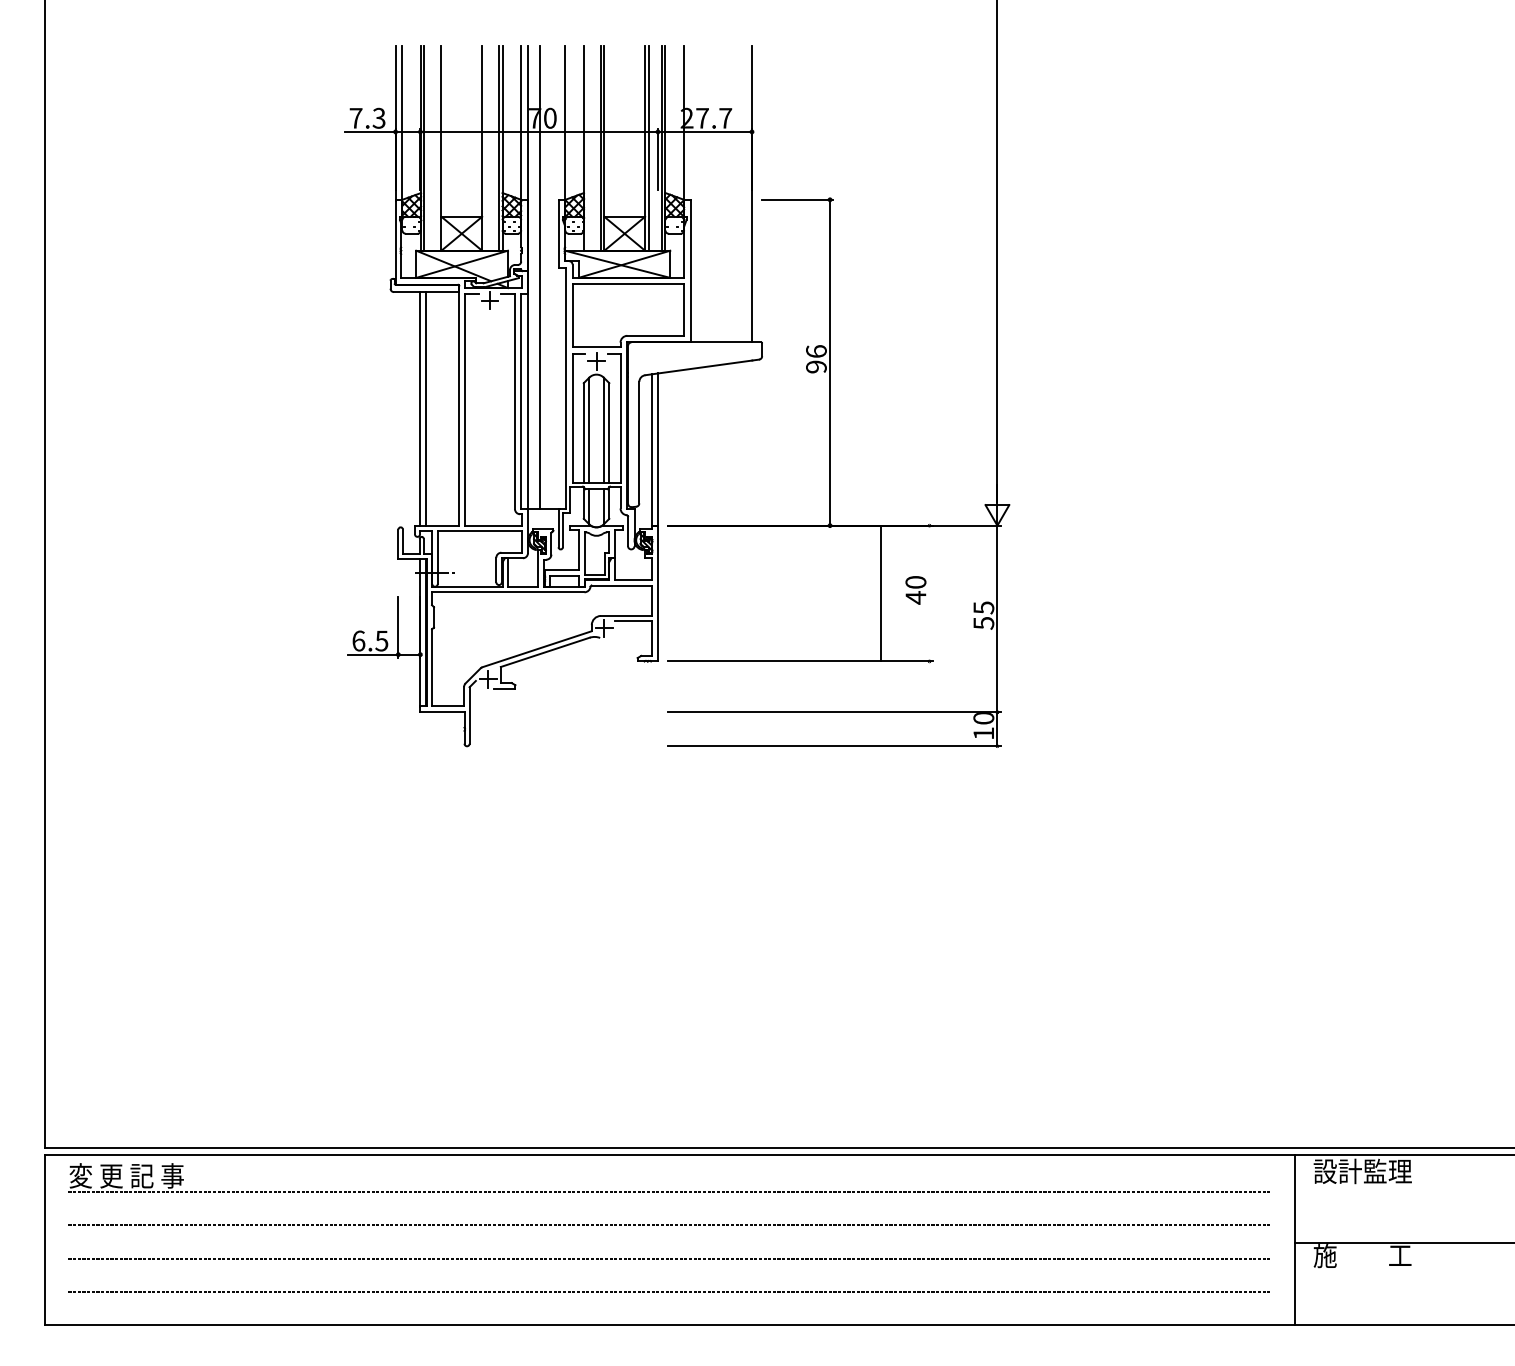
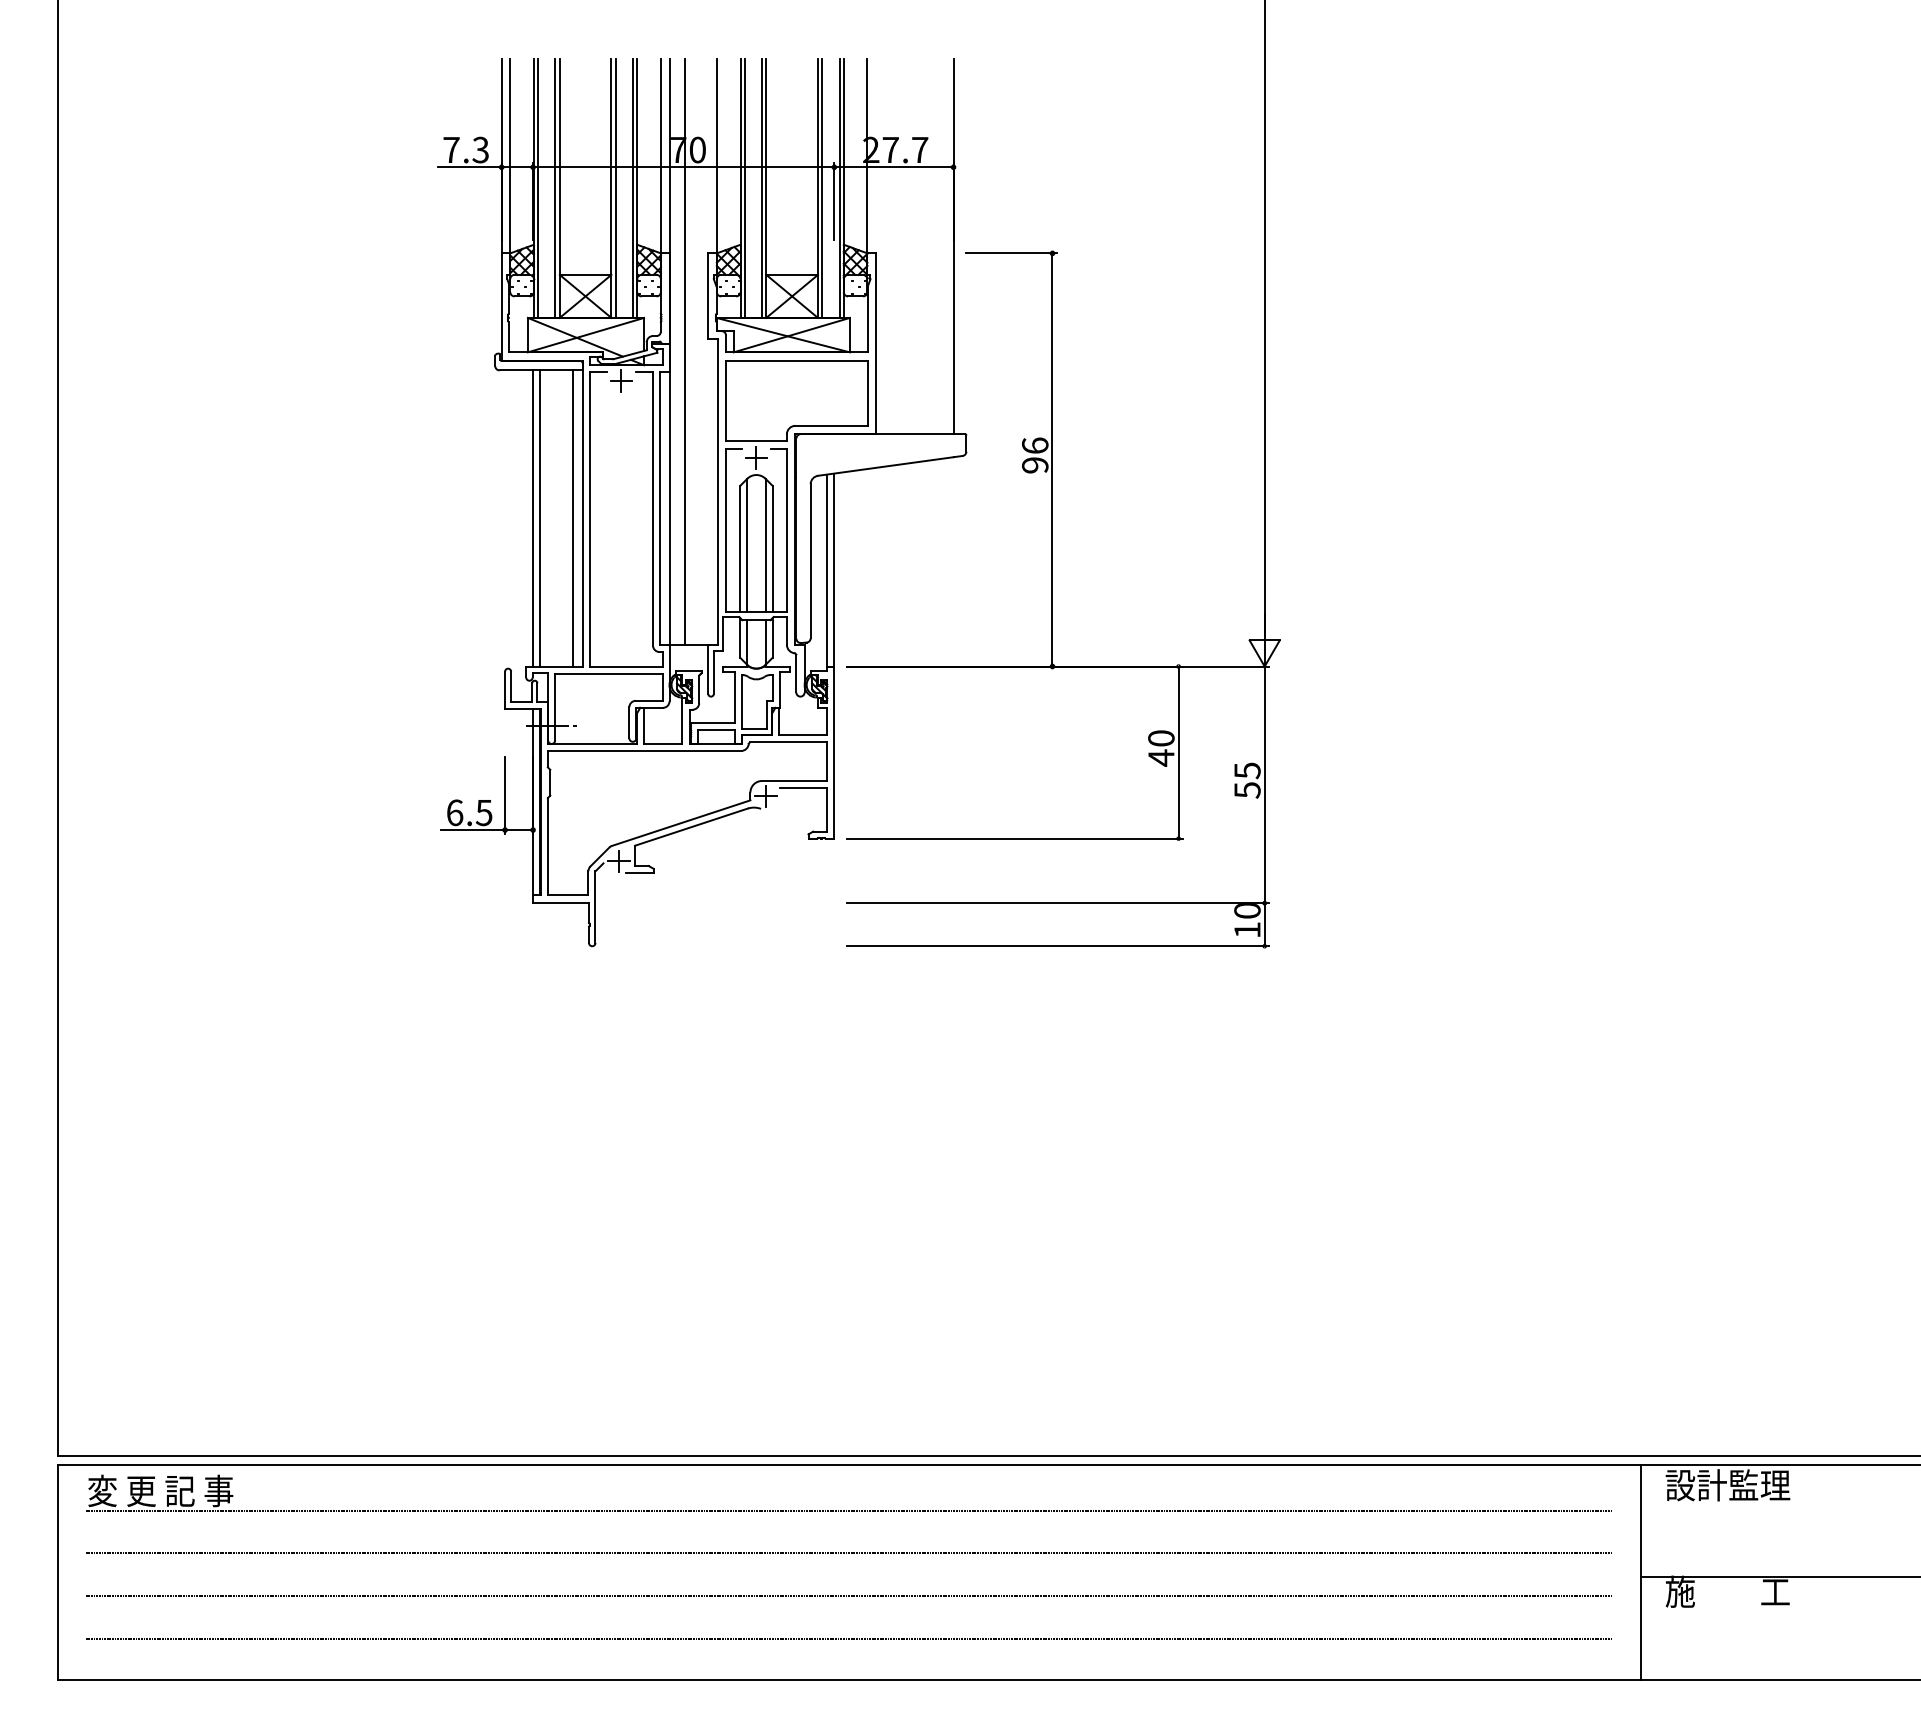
line: (438, 147) -> (555, 187), added
line: (485, 147) -> (615, 187), added
line: (587, 147) -> (744, 187), added
line: (452, 408) -> (573, 518), added
line: (880, 593) -> (1178, 752), moved

